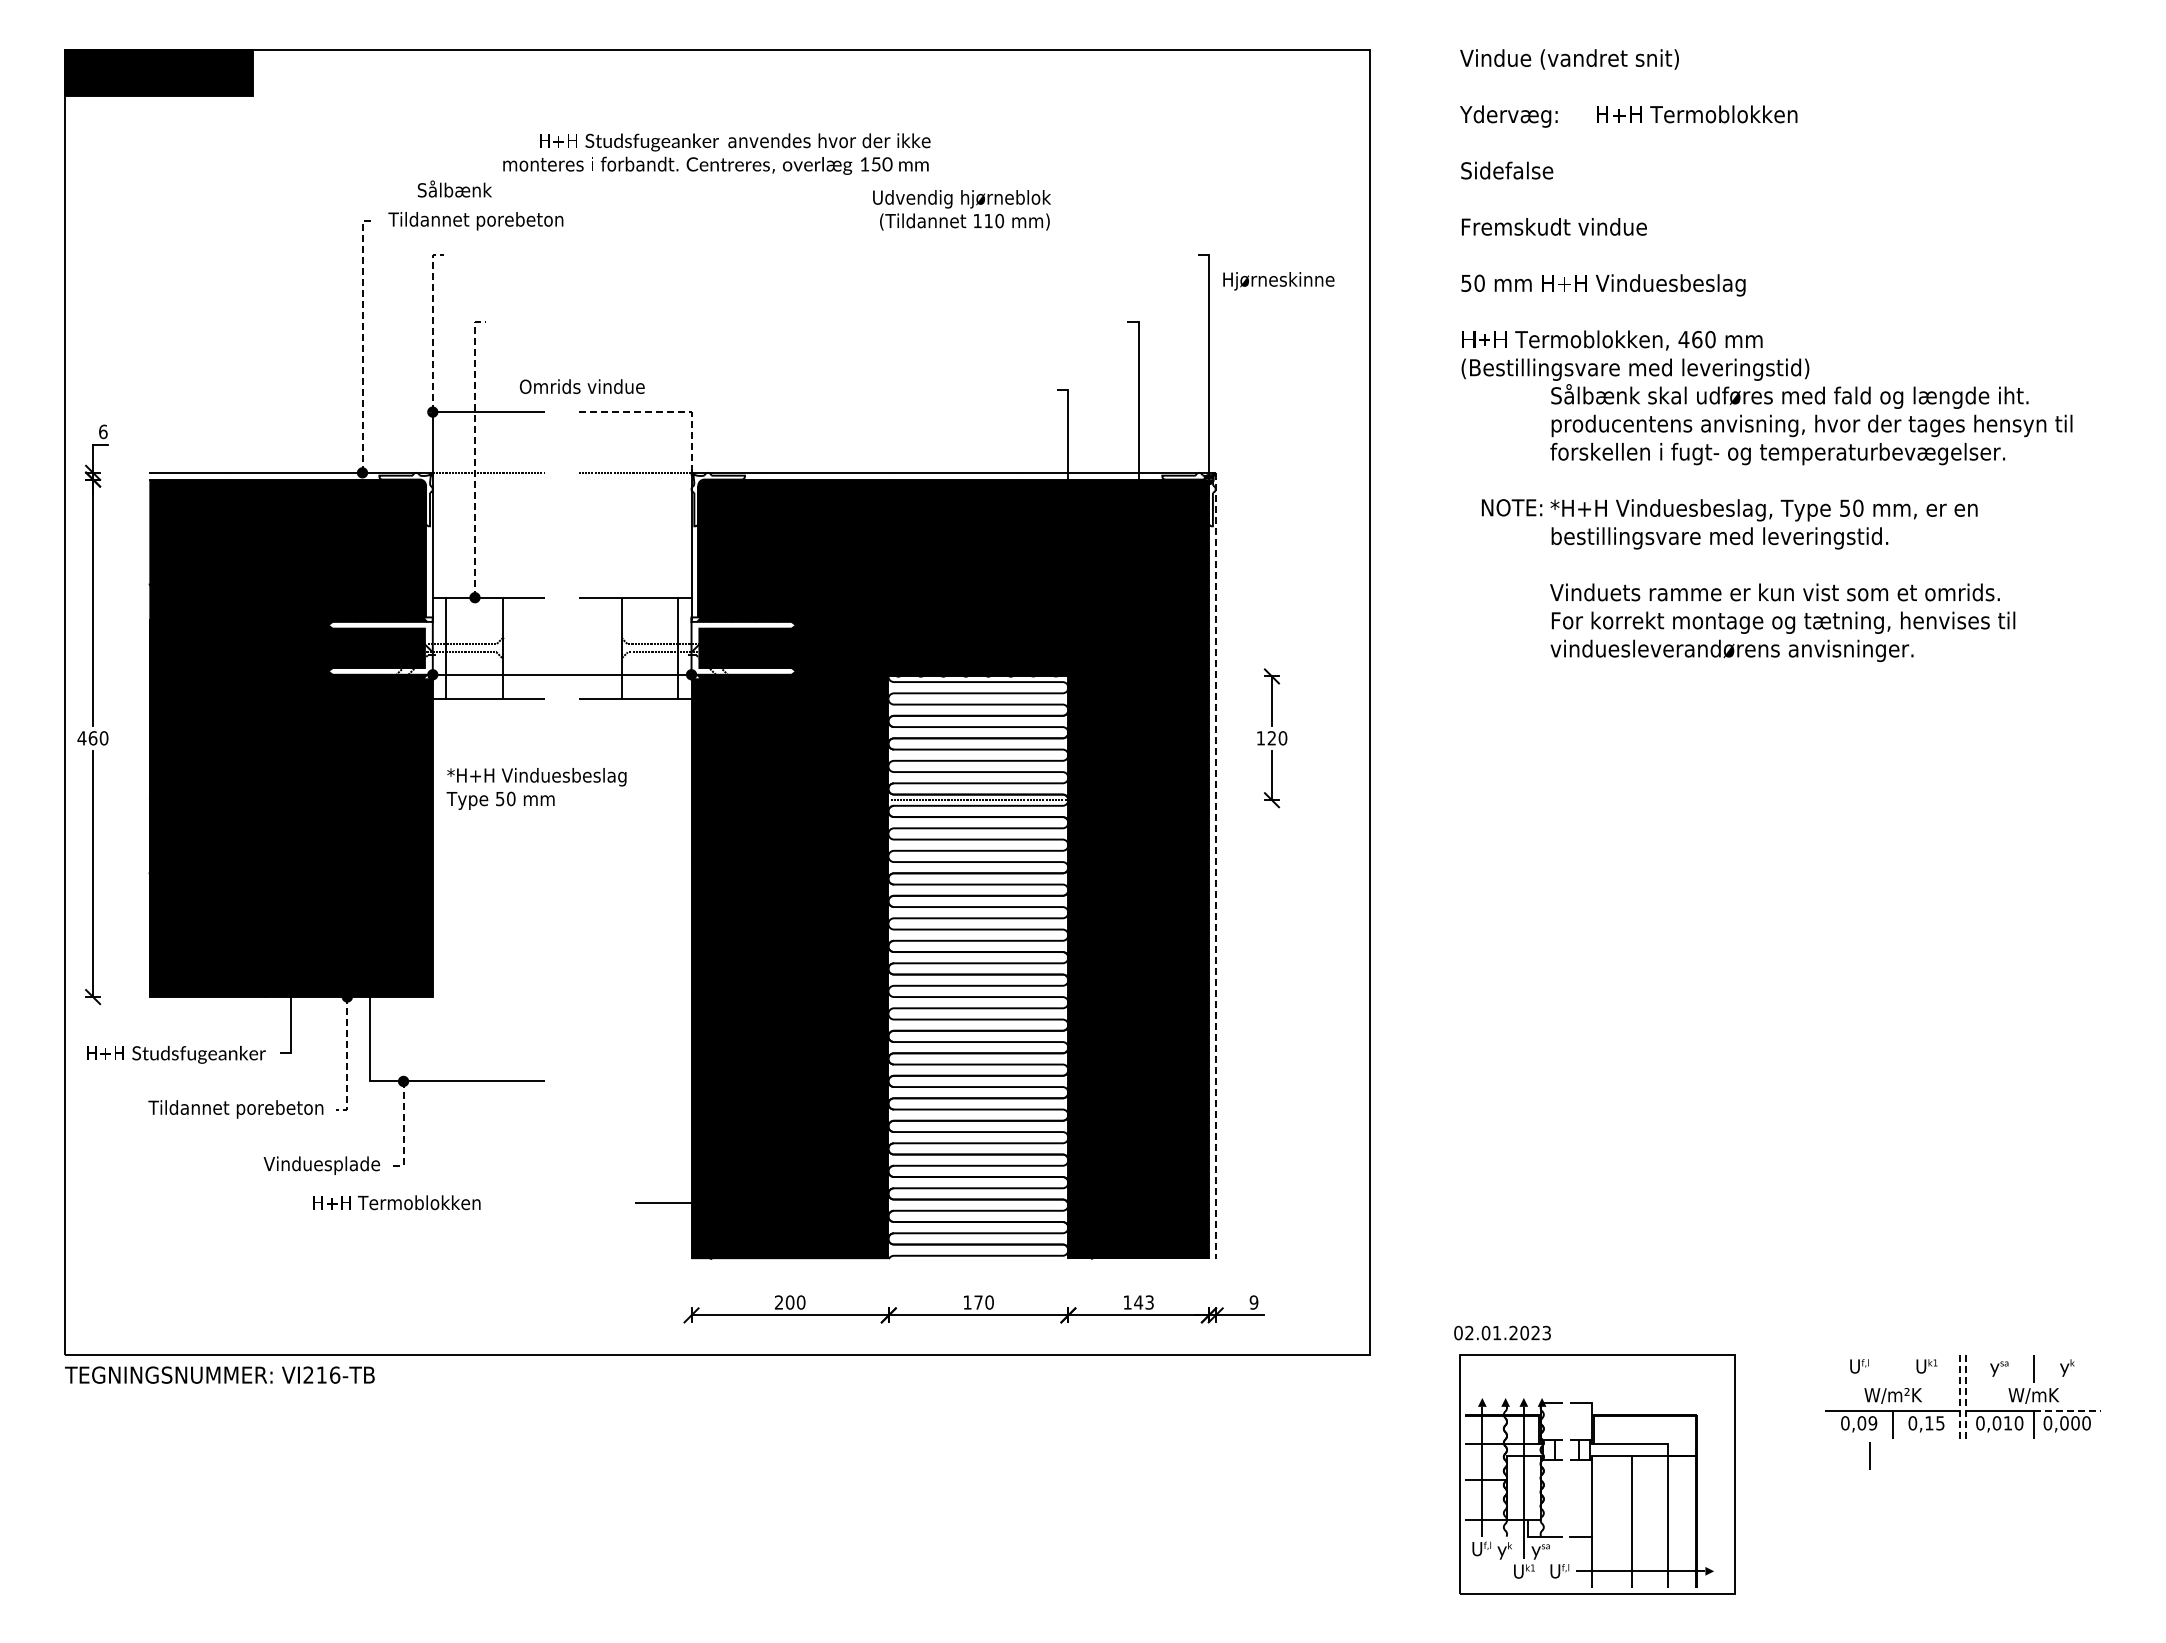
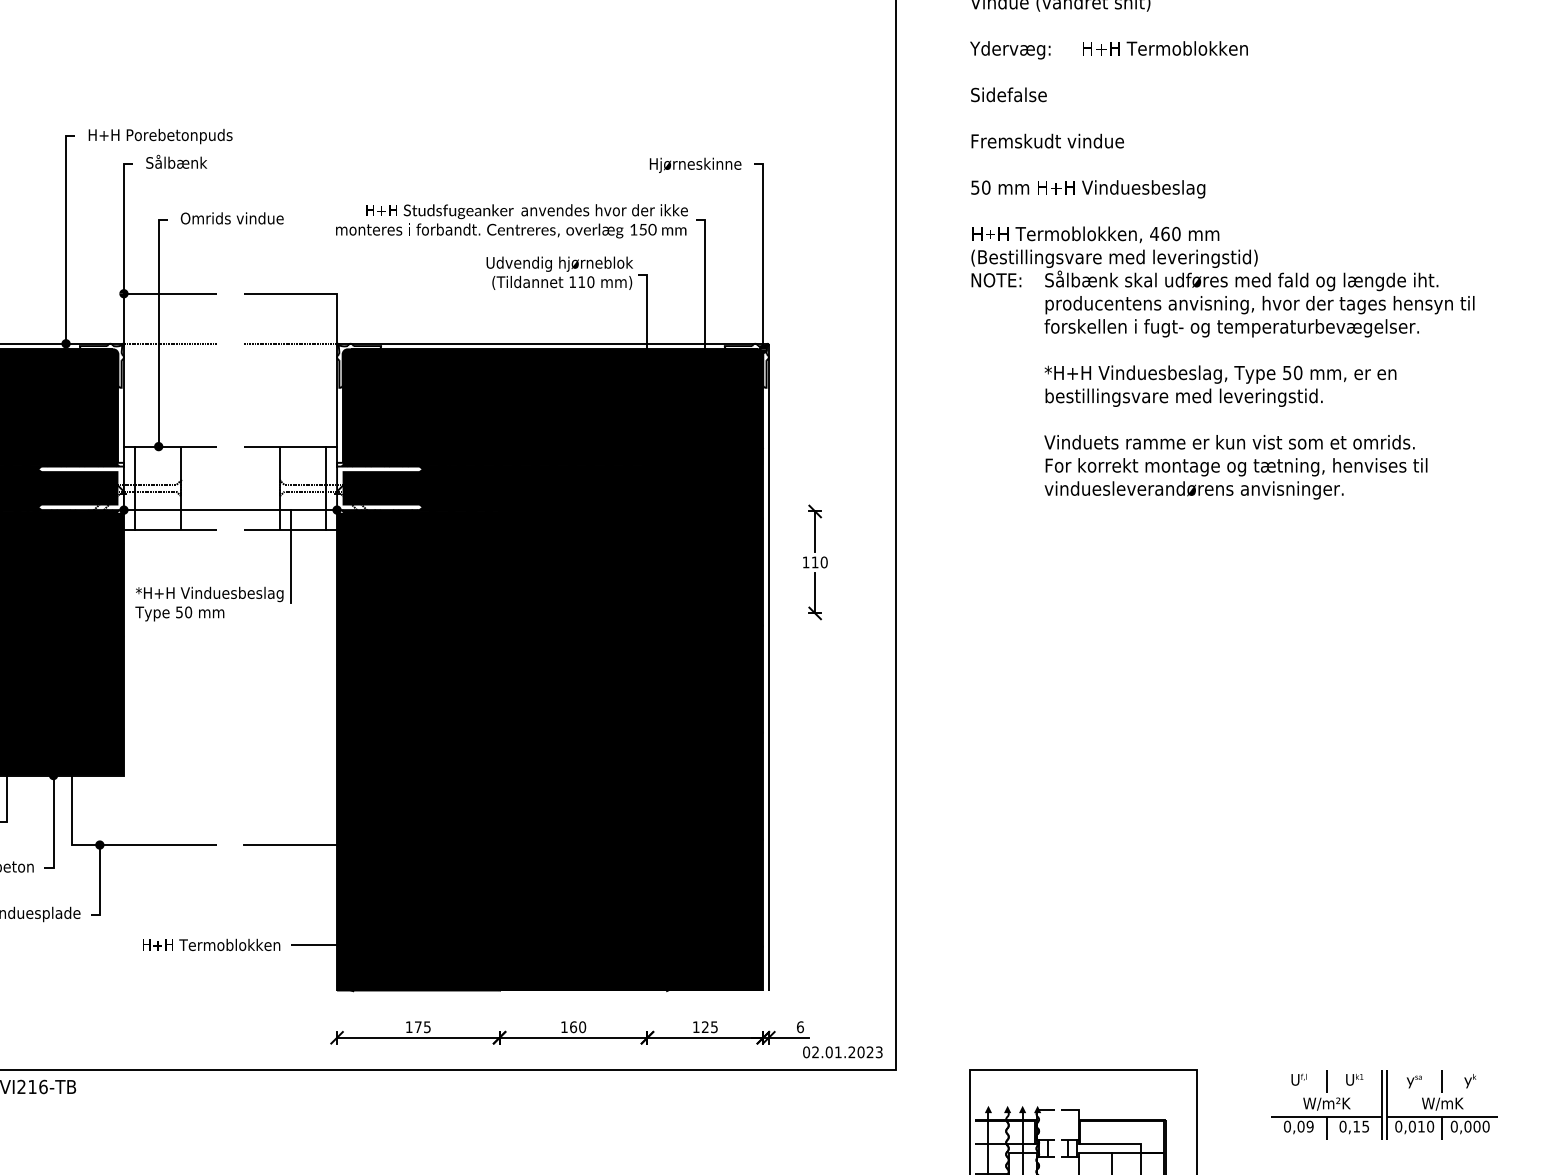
text: (716, 153) -> (511, 220), moved
text: (454, 188) -> (176, 161), moved
text: (961, 210) -> (559, 273), moved
text: (476, 221) -> (159, 136), Tildannet porebeton -> H+H Porebetonpuds
text: (1278, 281) -> (695, 165), moved
line: (432, 326) -> (123, 223), dashed -> solid
line: (362, 339) -> (66, 233), dashed -> solid
text: (581, 386) -> (231, 218), moved
line: (666, 412) -> (316, 294), dashed -> solid
line: (475, 452) -> (159, 327), dashed -> solid
text: (1512, 507) -> (996, 280), moved
line: (635, 730) -> (290, 556), added
text: (1271, 738) -> (814, 562), 120 -> 110
line: (1215, 866) -> (768, 668), dashed -> solid
fill: (978, 967) -> (573, 751), added
line: (347, 1059) -> (53, 826), dashed -> solid
line: (635, 1081) -> (290, 845), added
line: (403, 1130) -> (99, 885), dashed -> solid
text: (396, 1202) -> (211, 944), moved
text: (790, 1302) -> (418, 1027), 200 -> 175
text: (978, 1302) -> (573, 1027), 170 -> 160
text: (1143, 1302) -> (709, 1027), 143 -> 125
text: (1253, 1302) -> (799, 1027), 9 -> 6
text: (1502, 1332) -> (842, 1051), moved
line: (1960, 1397) -> (1382, 1105), dashed -> solid
line: (1966, 1397) -> (1387, 1105), dashed -> solid
line: (2067, 1411) -> (1470, 1116), dashed -> solid
line: (1869, 1455) -> (1326, 1081), moved

